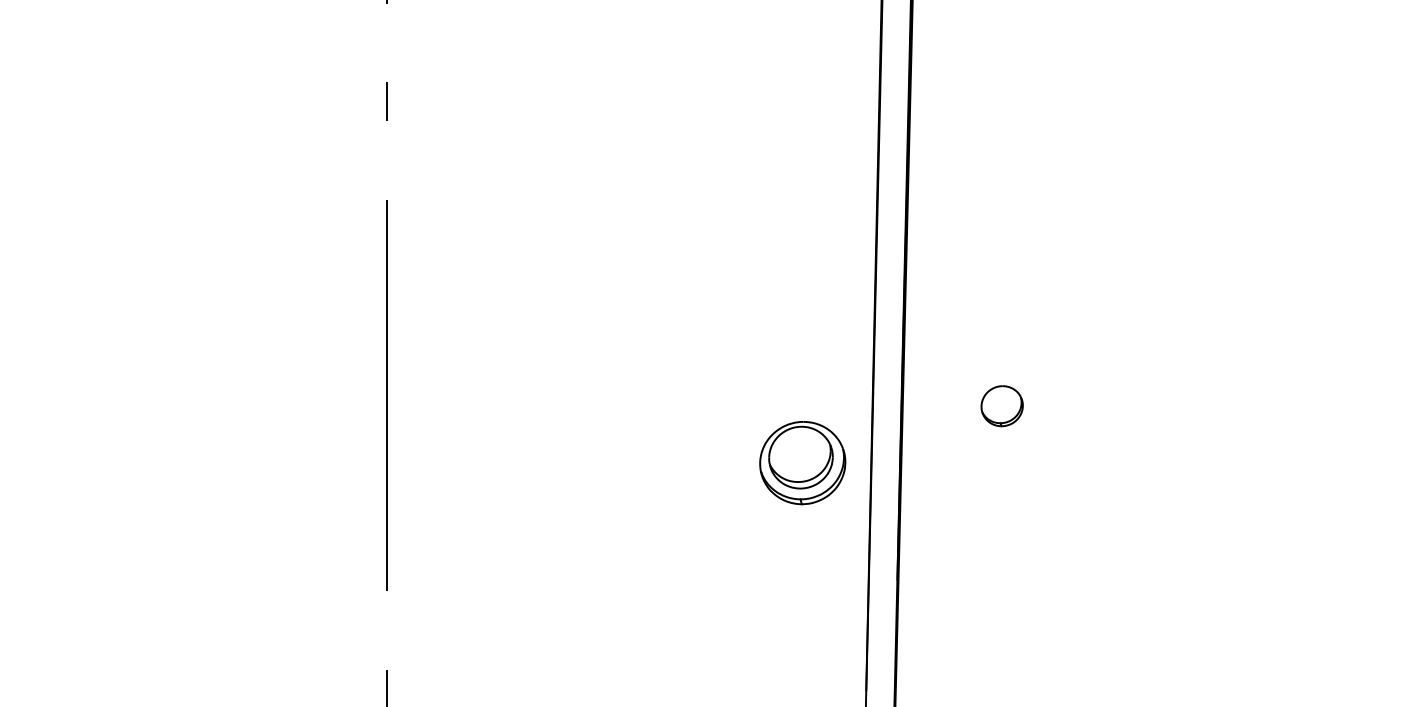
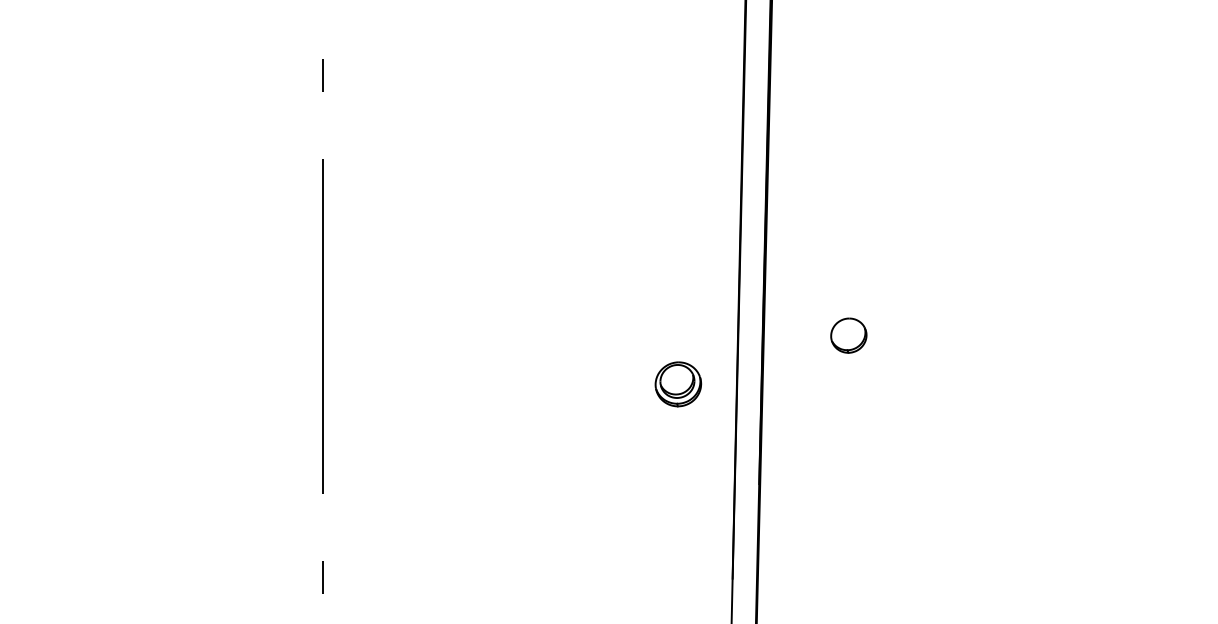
part: (802, 463) -> (678, 384), size x0.62

